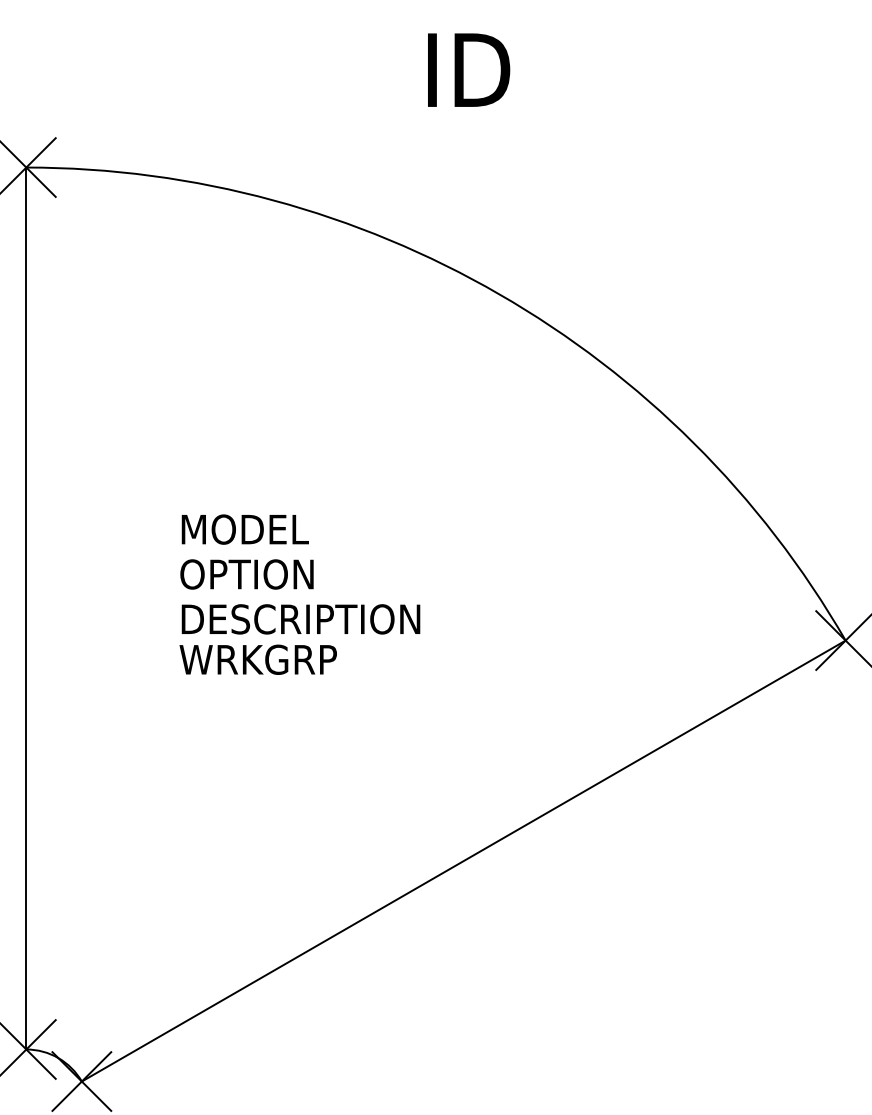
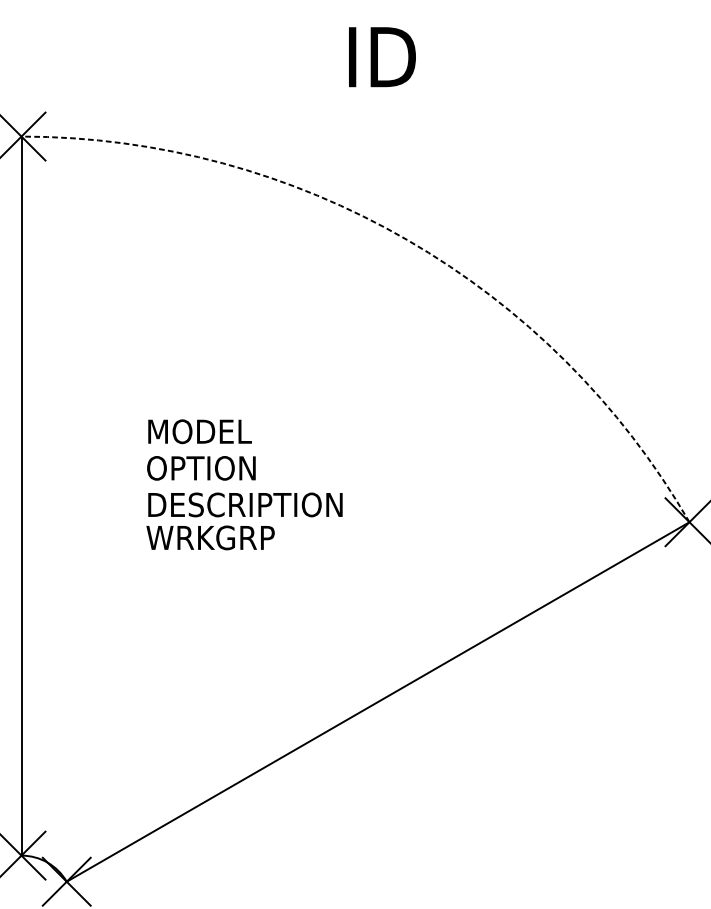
arc: (499, 294) -> (407, 240), solid -> dashed

